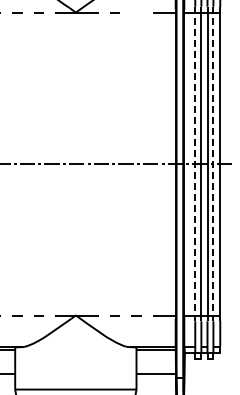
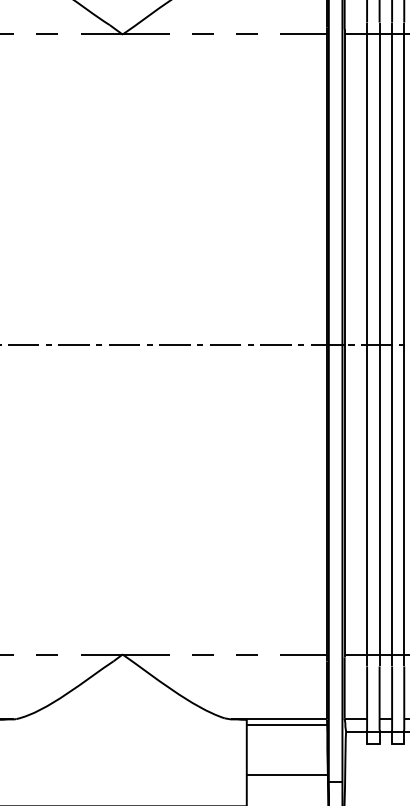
line: (136, 12) -> (246, 34), added
line: (195, 164) -> (367, 345), dashed -> solid
line: (213, 164) -> (404, 345), dashed -> solid

